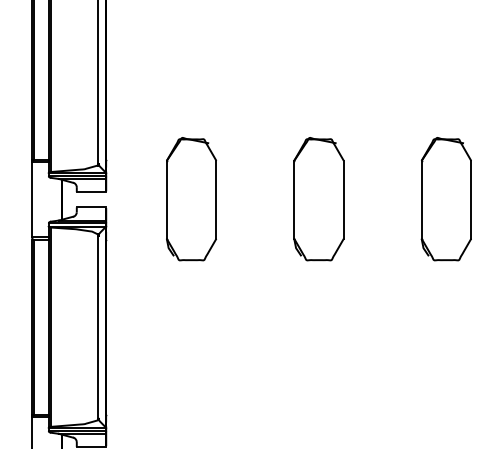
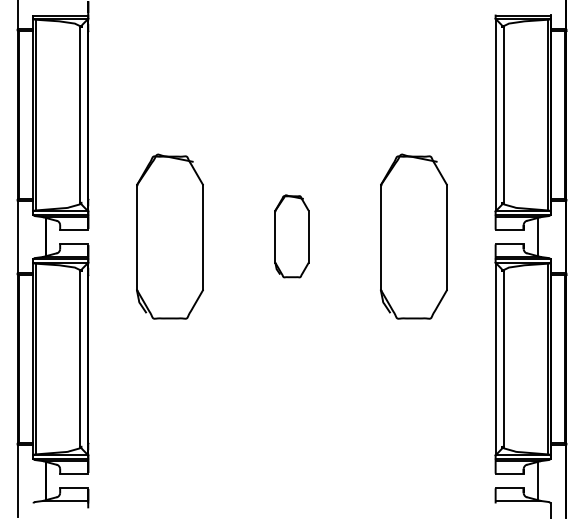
part: (191, 198) -> (169, 235), size x1.4
part: (318, 198) -> (291, 235), size x0.7
part: (445, 198) -> (413, 235), size x1.4

